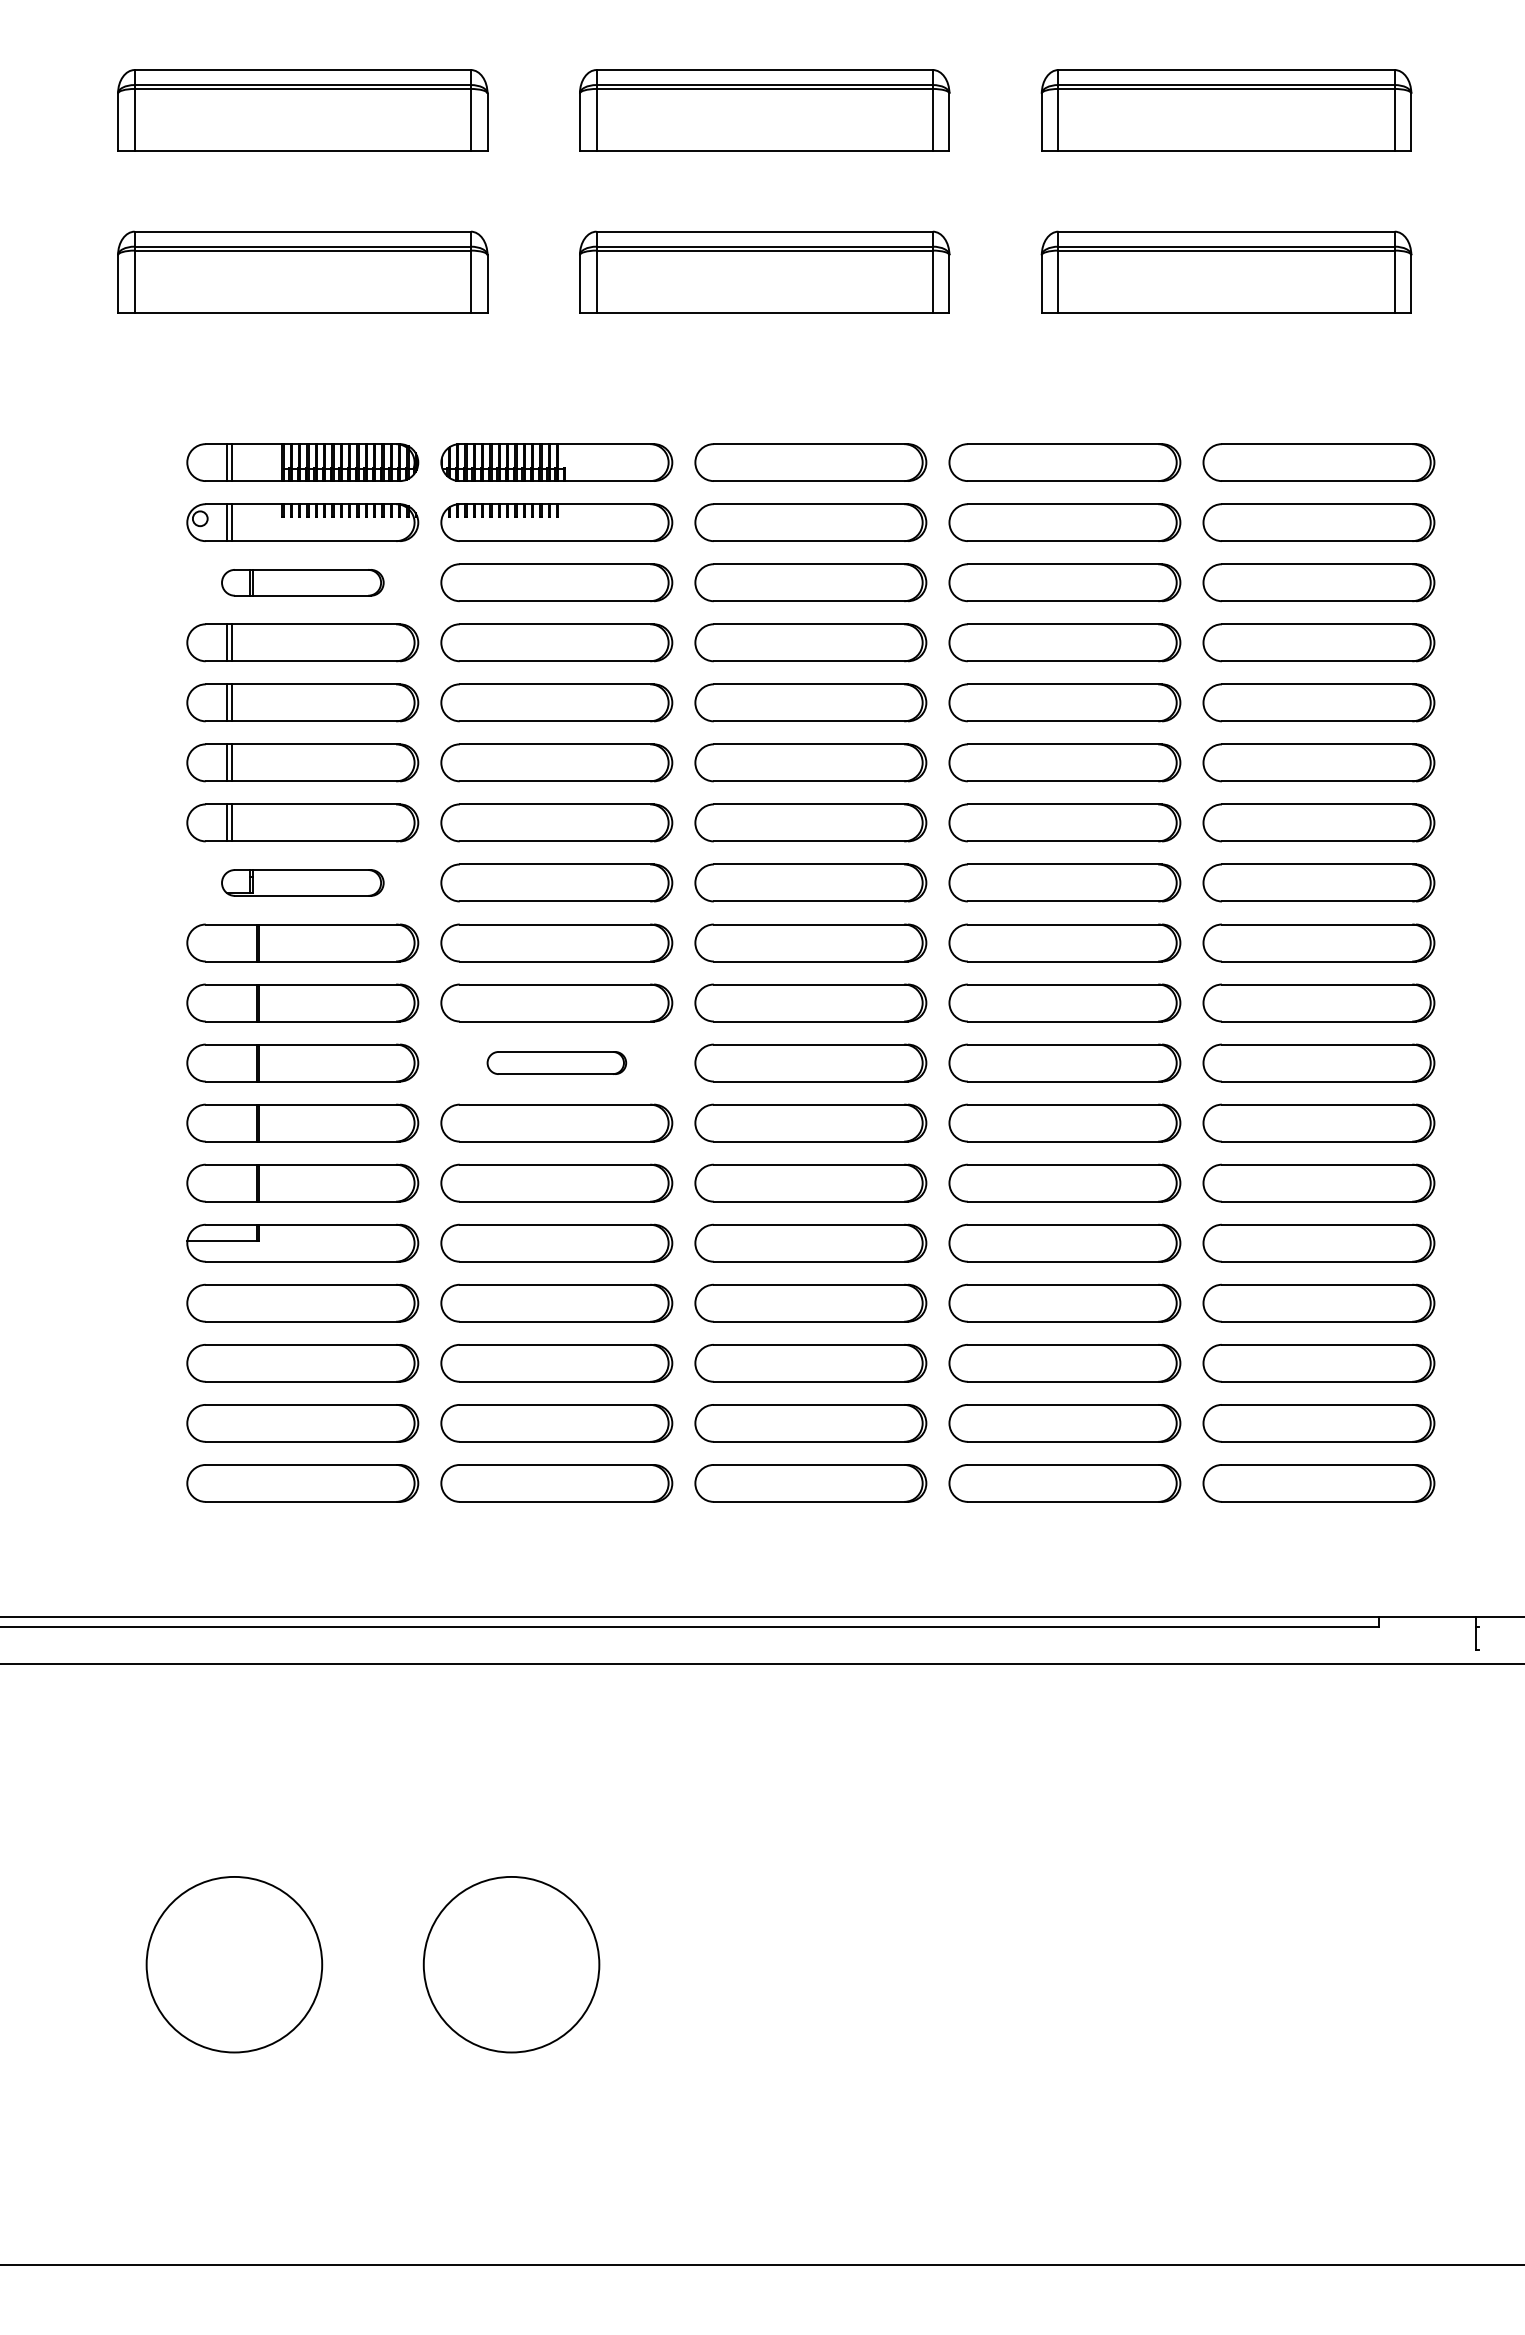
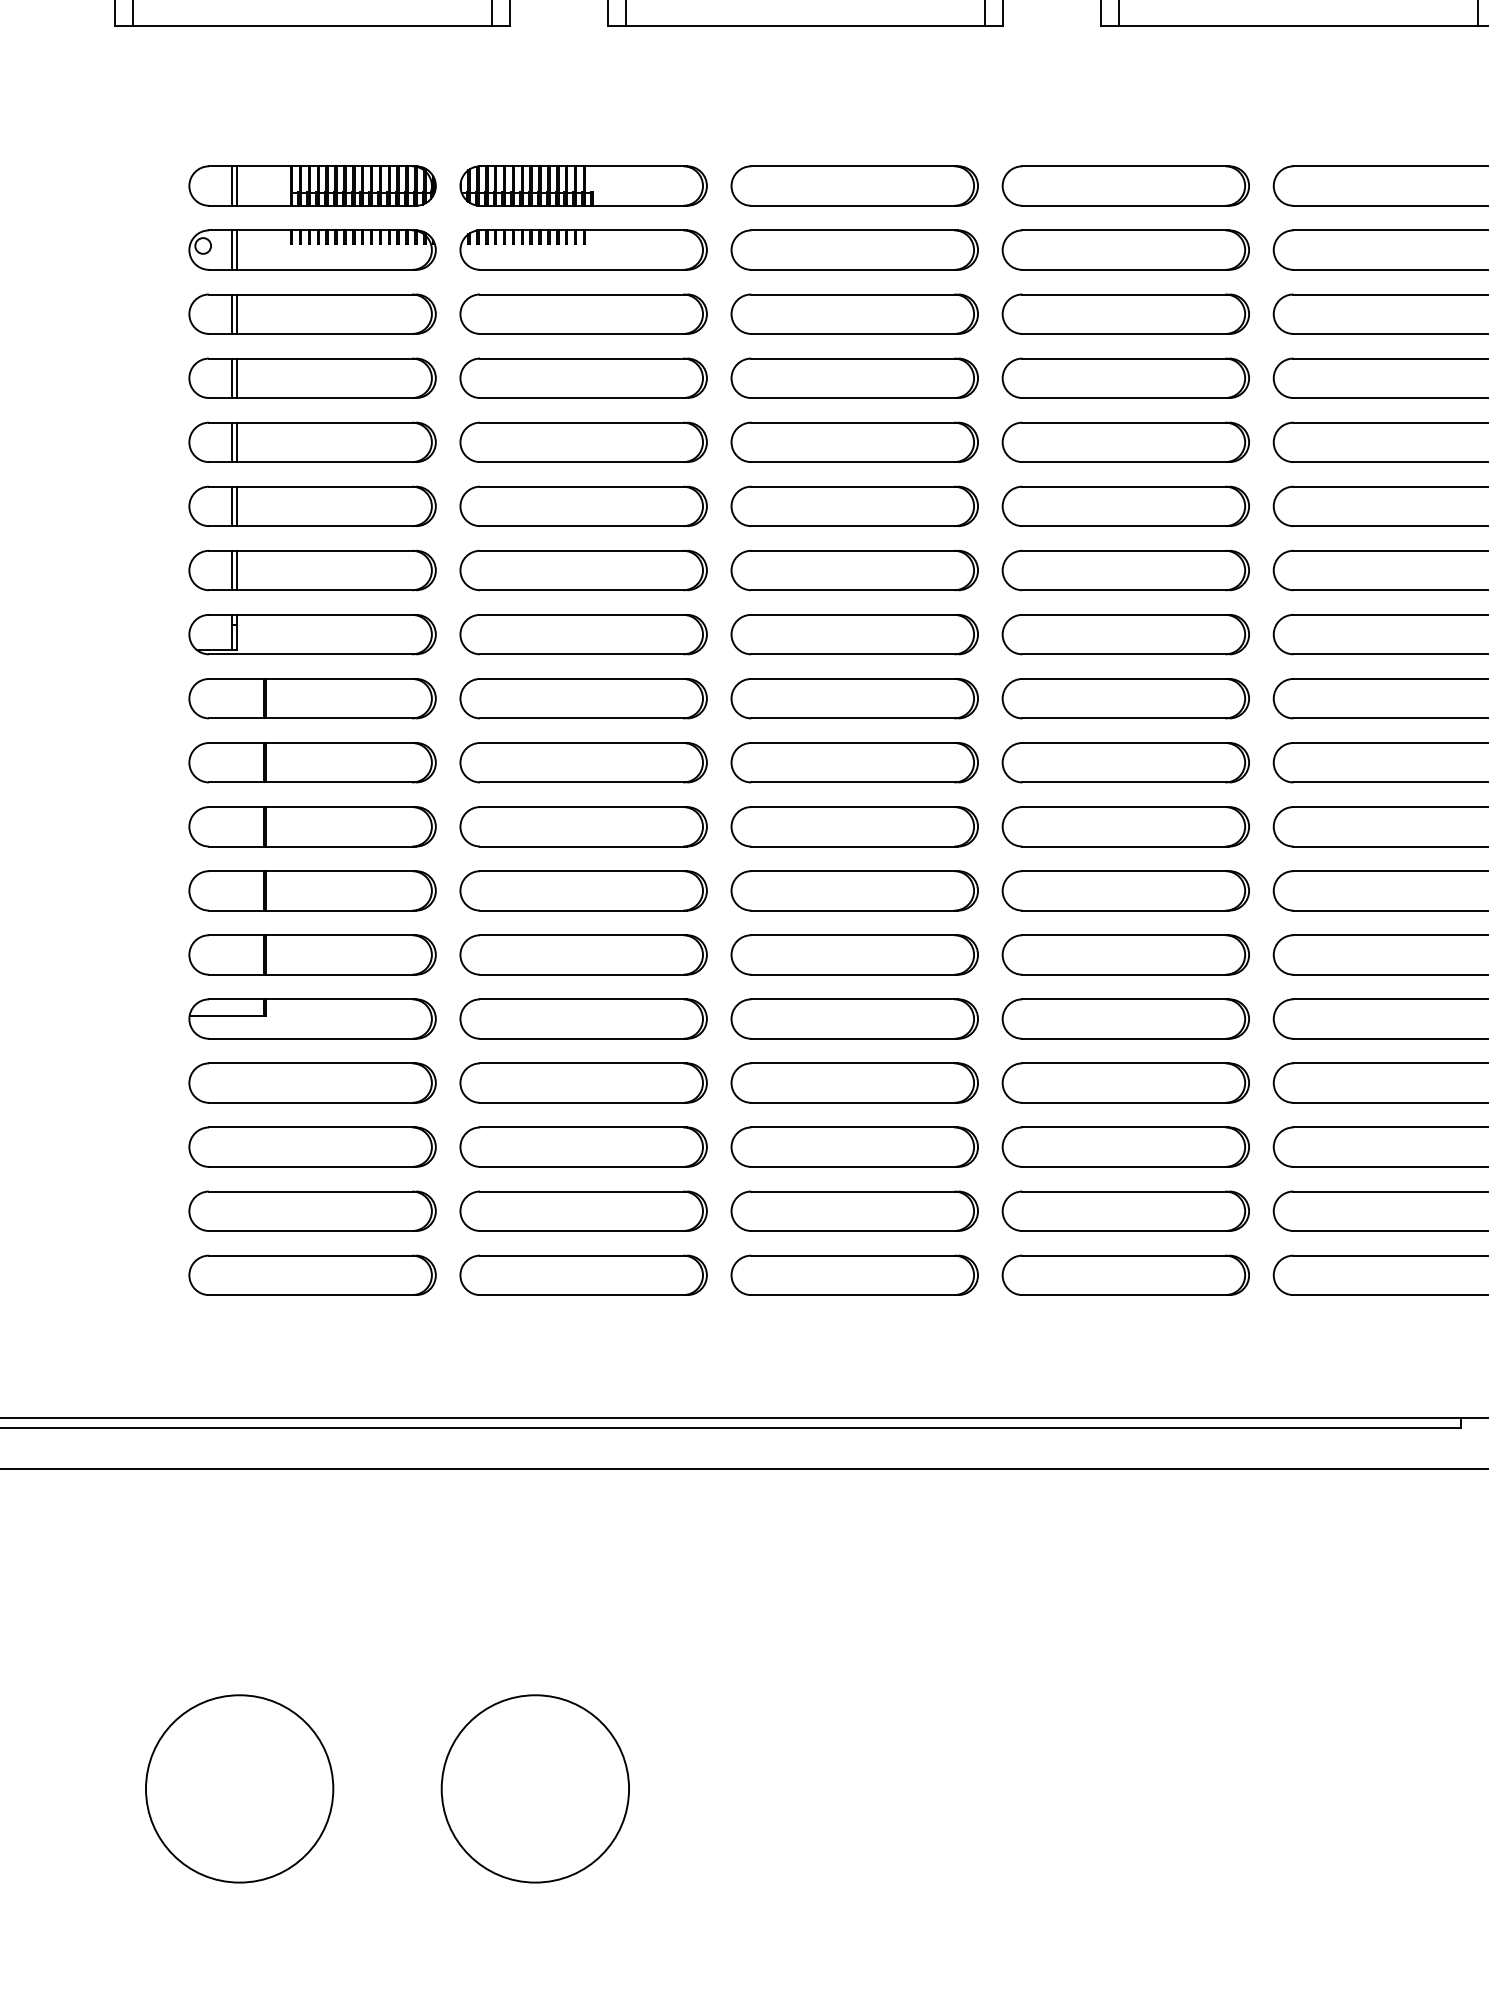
part: (302, 582) -> (312, 313), size x1.43
part: (302, 882) -> (312, 634), size x1.43
part: (556, 1062) -> (583, 826), size x1.67

